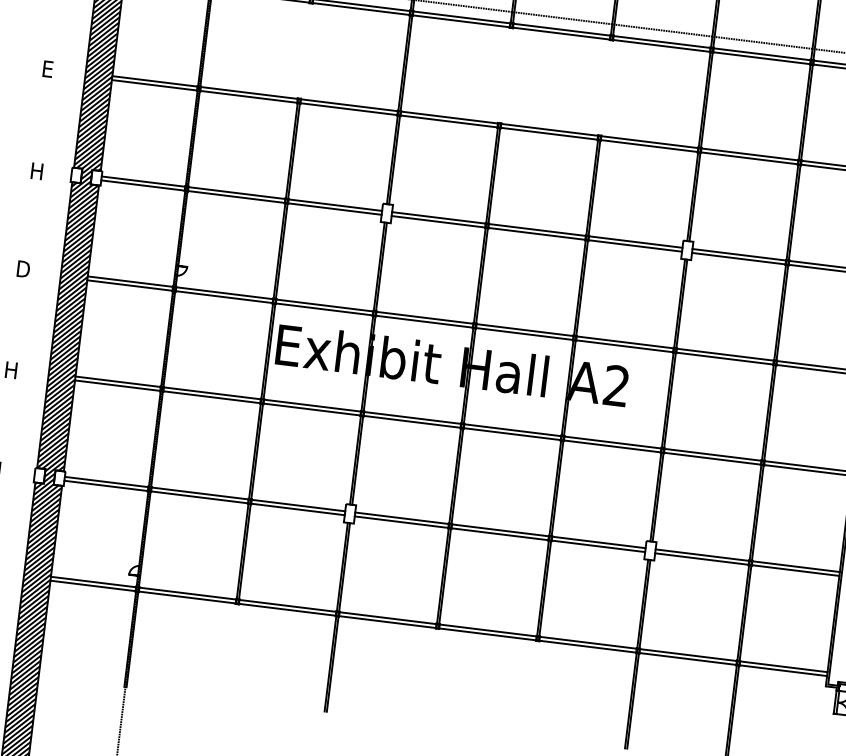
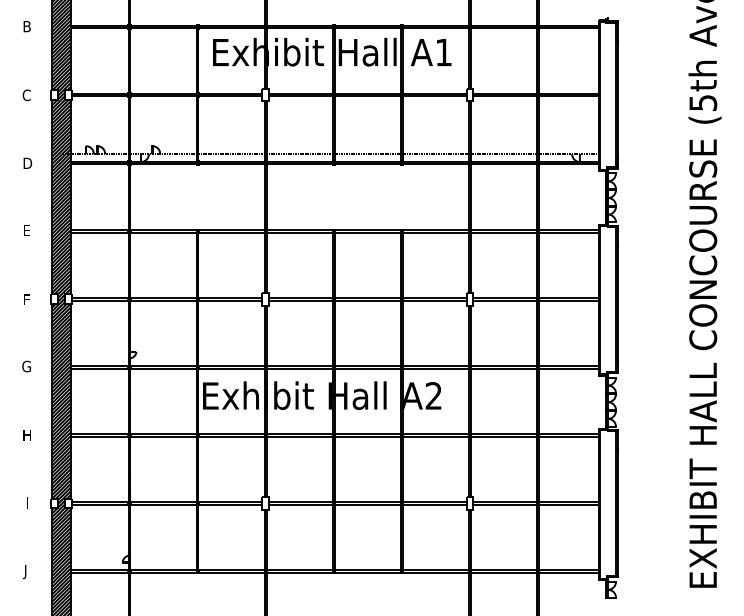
text: (37, 170) -> (28, 299), H -> F
text: (22, 269) -> (26, 366), D -> G

